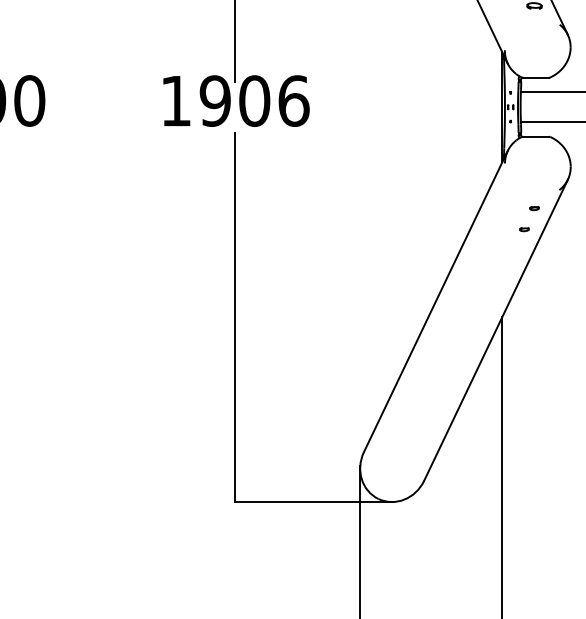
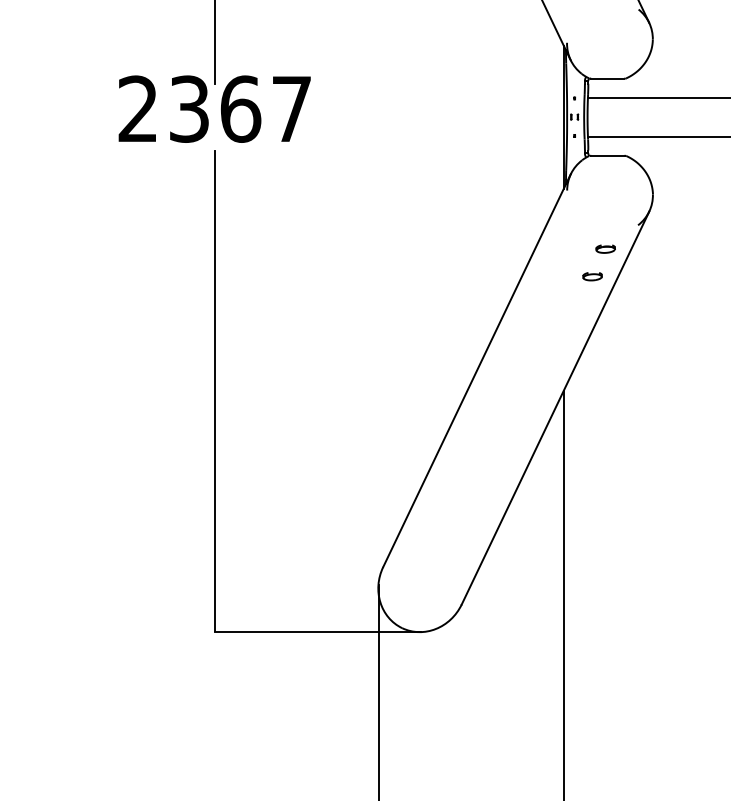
text: (235, 100) -> (215, 108), 1906 -> 2367
part: (534, 208) -> (605, 249), size x1.67
part: (524, 229) -> (592, 276), size x1.67

